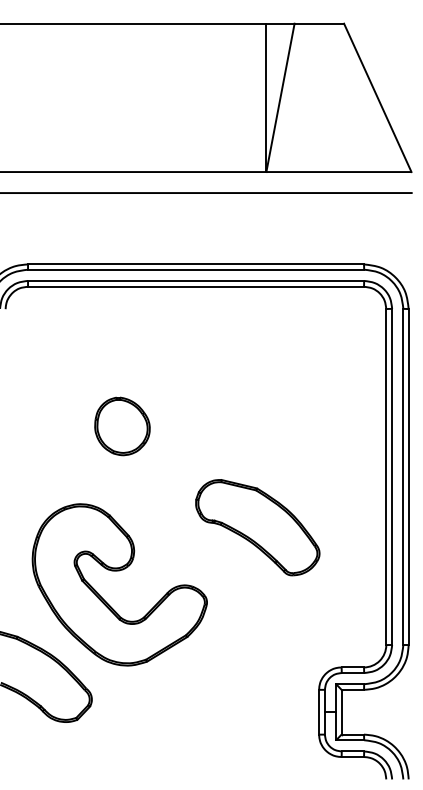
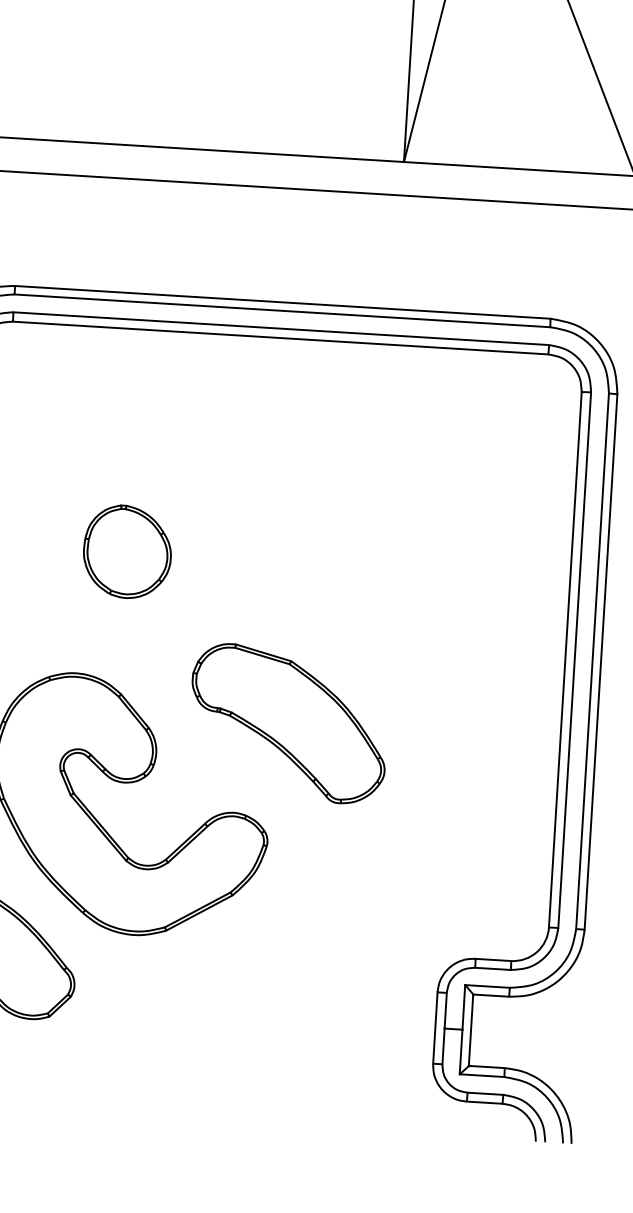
part: (122, 426) -> (127, 552), moved
part: (257, 527) -> (288, 723), moved

